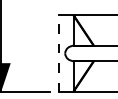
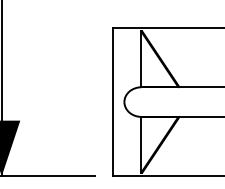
line: (59, 53) -> (113, 102), dashed -> solid

